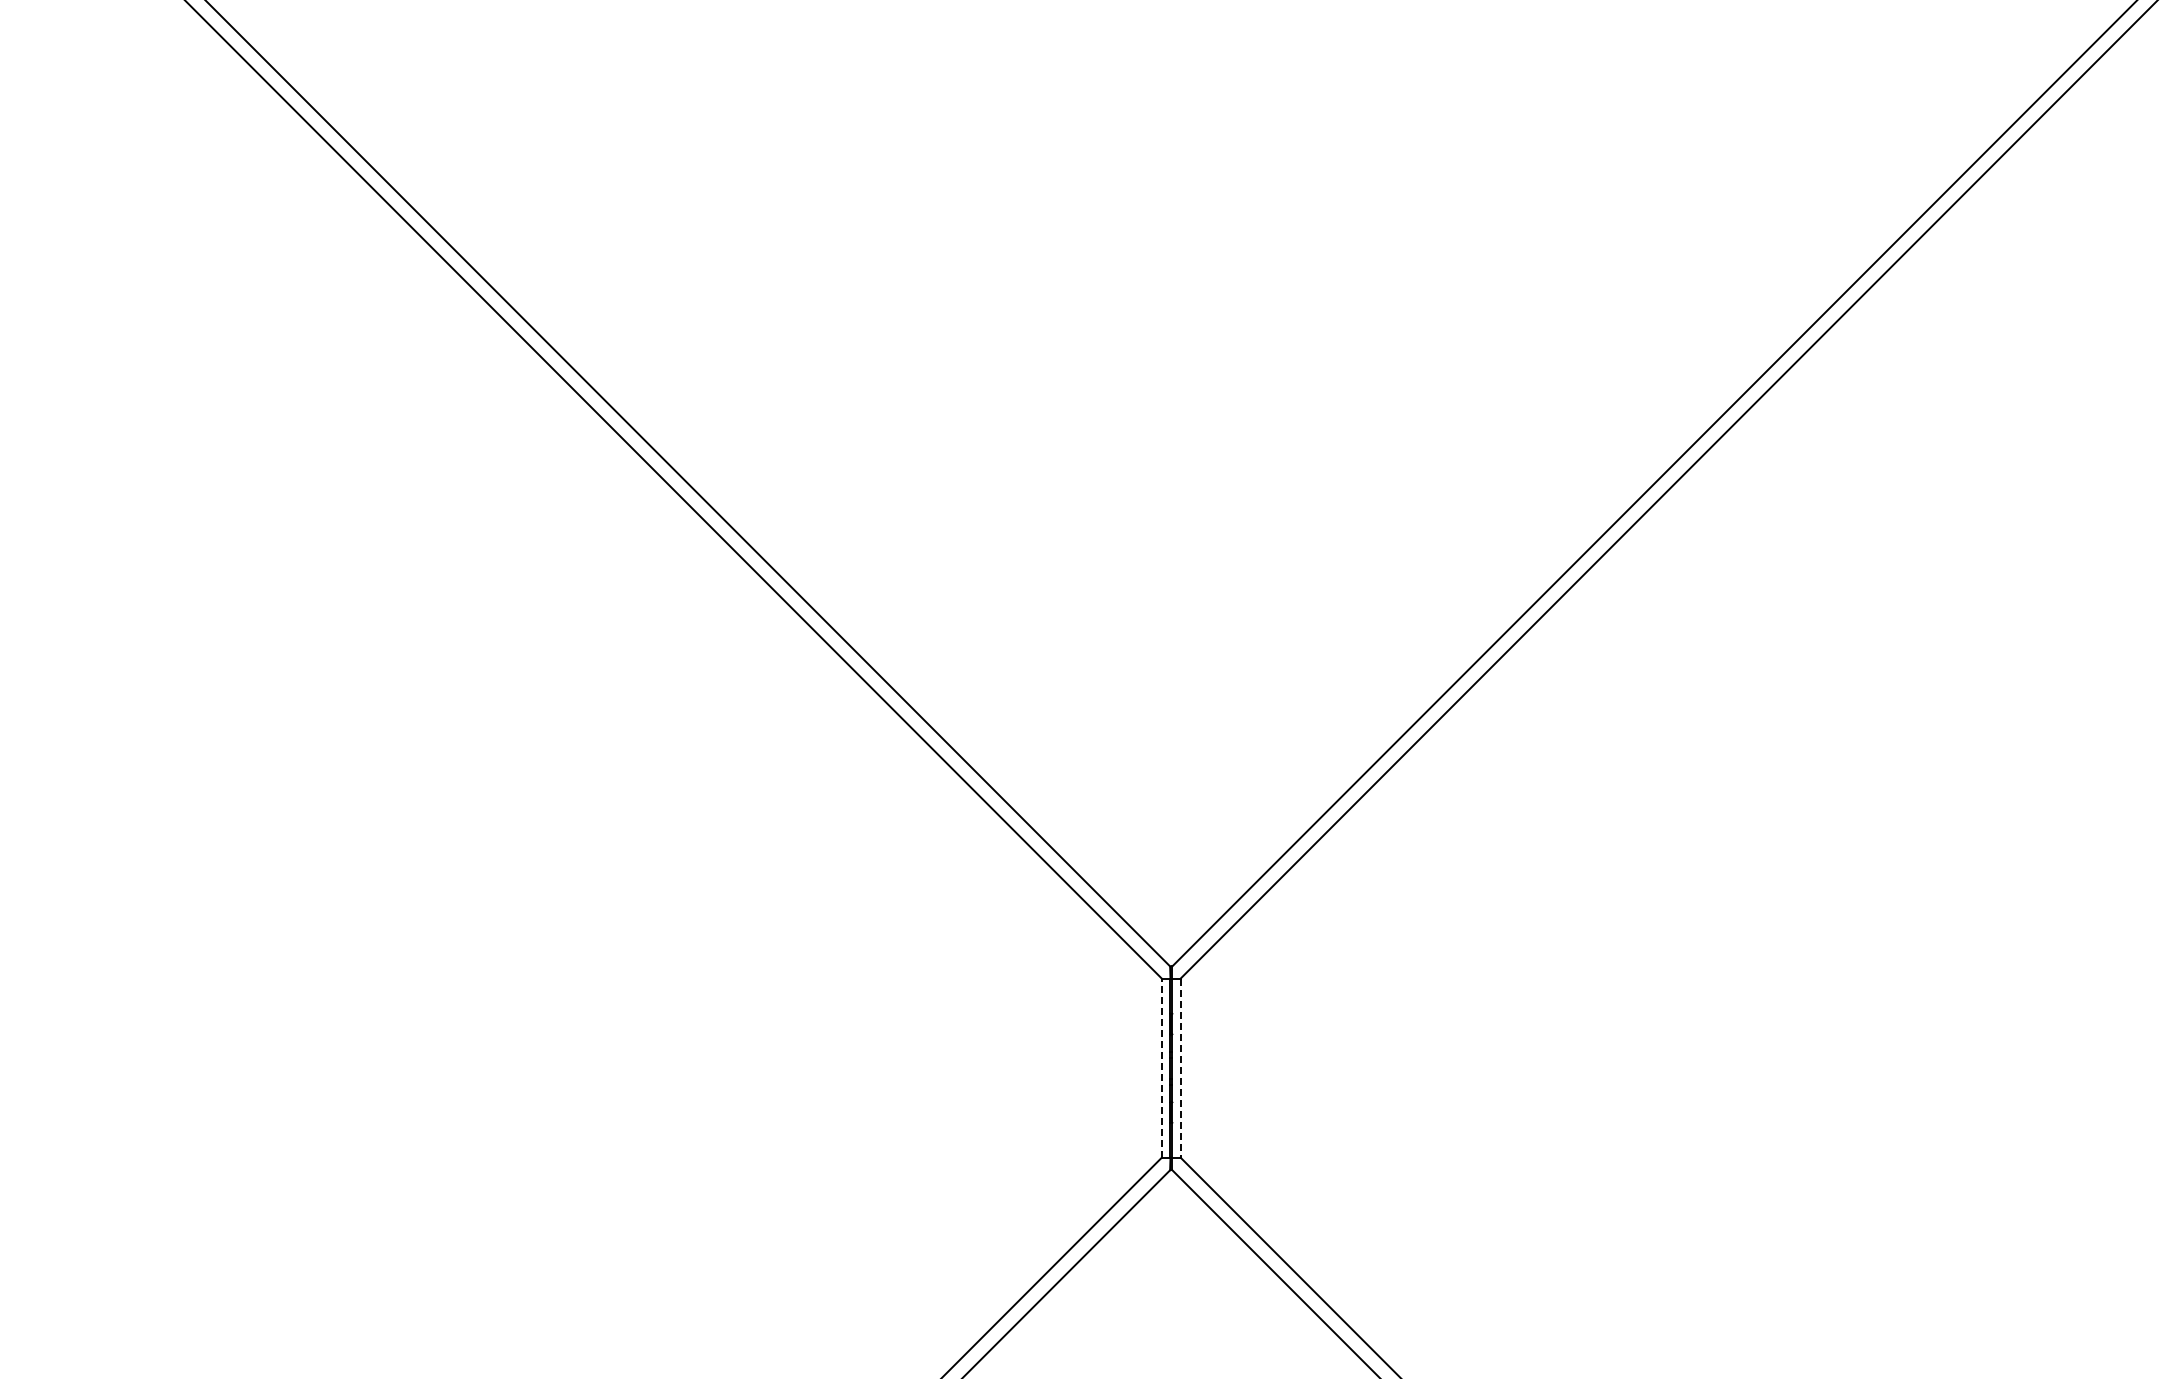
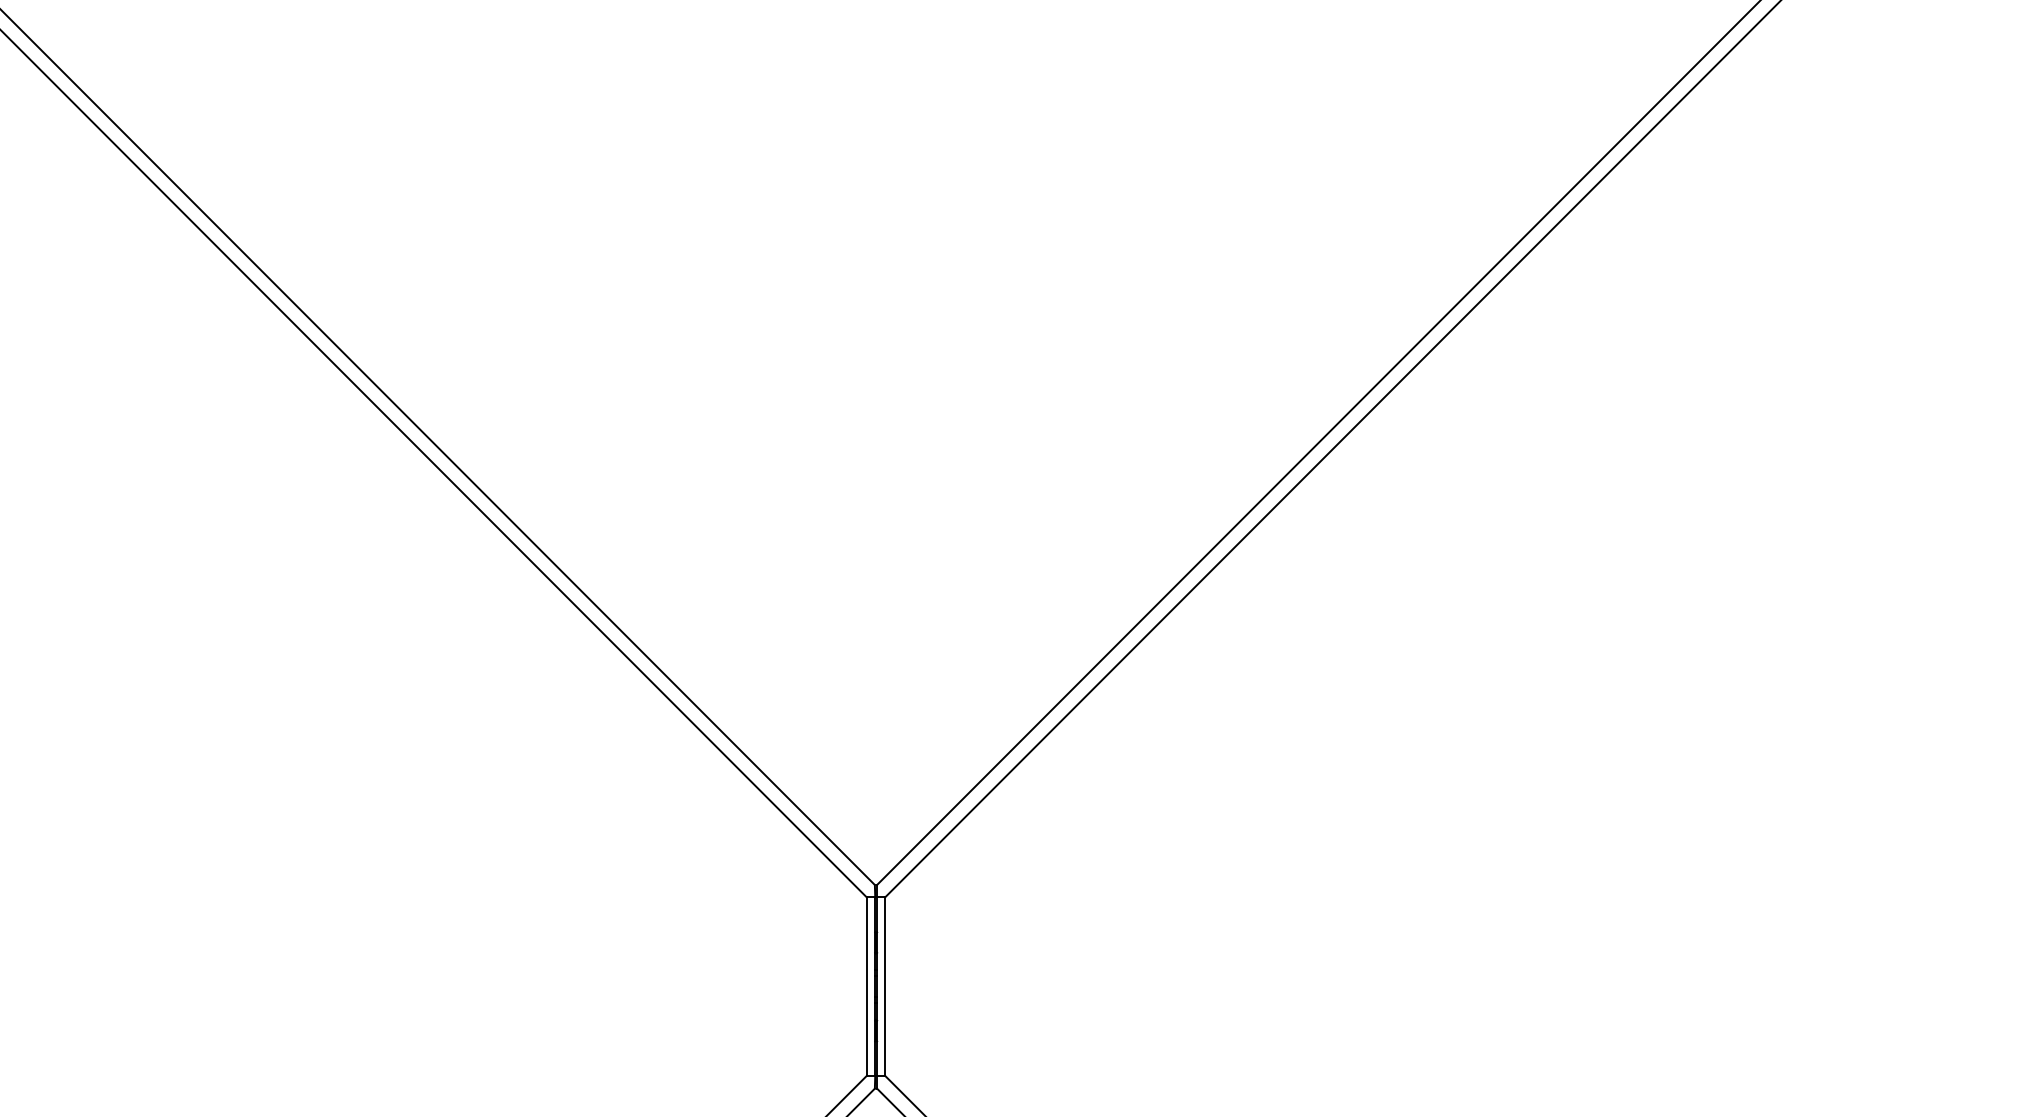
line: (1161, 1067) -> (866, 985), dashed -> solid
line: (1180, 1068) -> (885, 986), dashed -> solid

